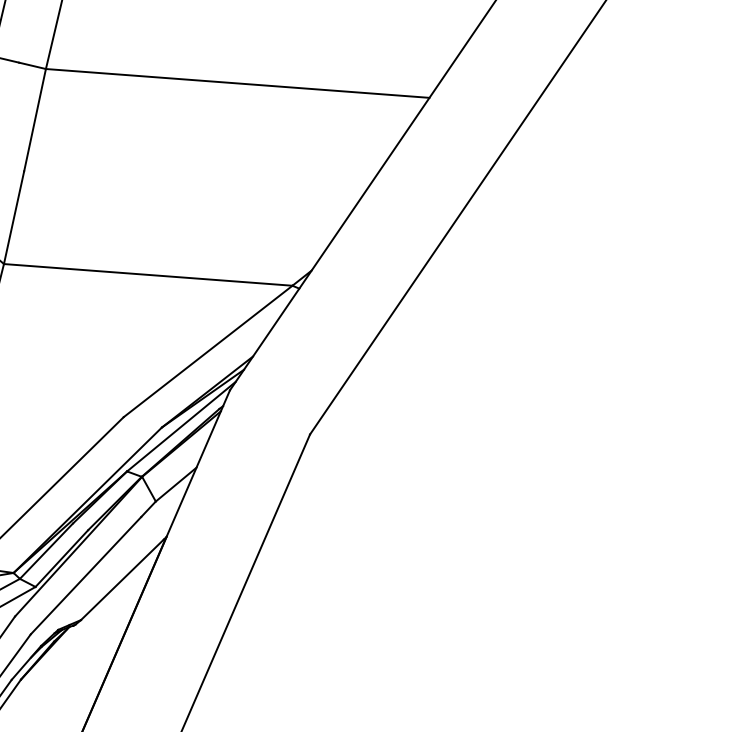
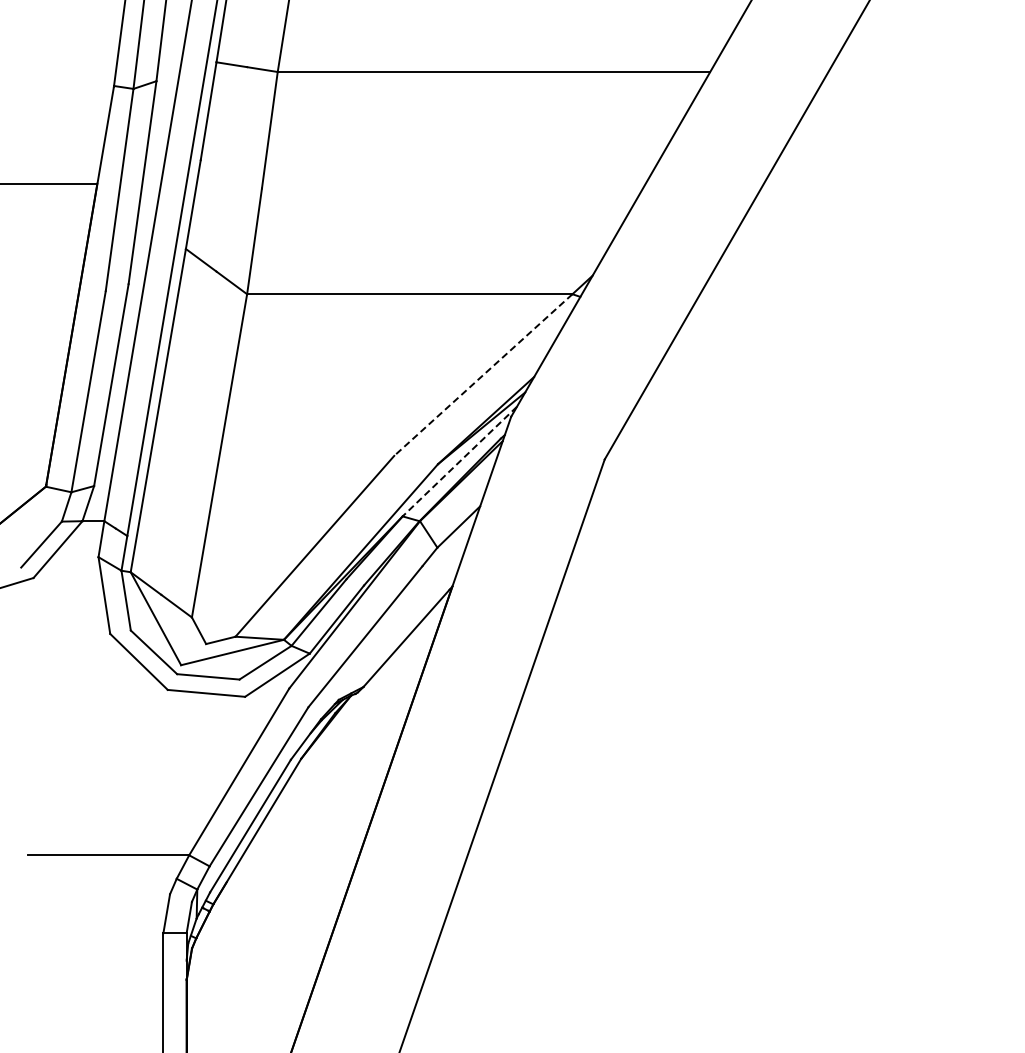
line: (207, 351) -> (482, 375), solid -> dashed
line: (181, 426) -> (459, 461), solid -> dashed

